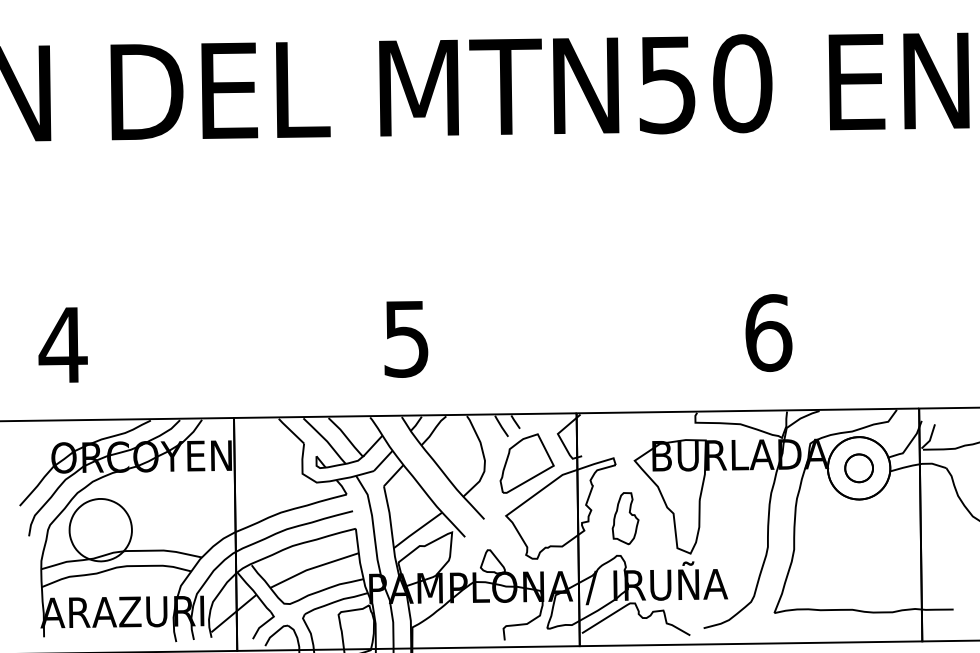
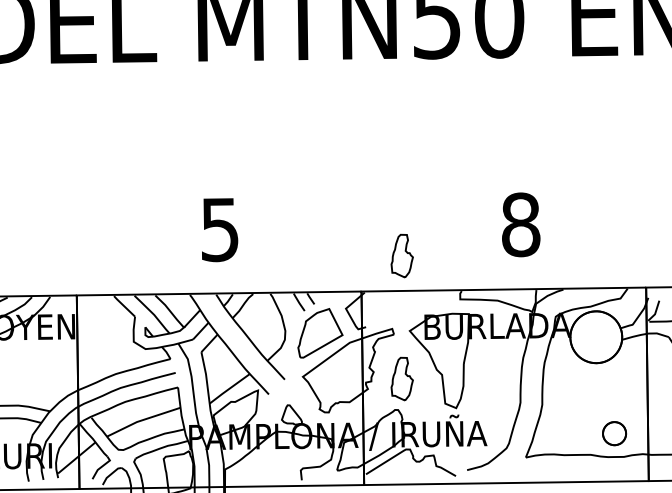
text: (768, 332) -> (520, 224), 6 -> 8
part: (625, 370) -> (402, 255), added
part: (858, 468) -> (614, 433), moved

